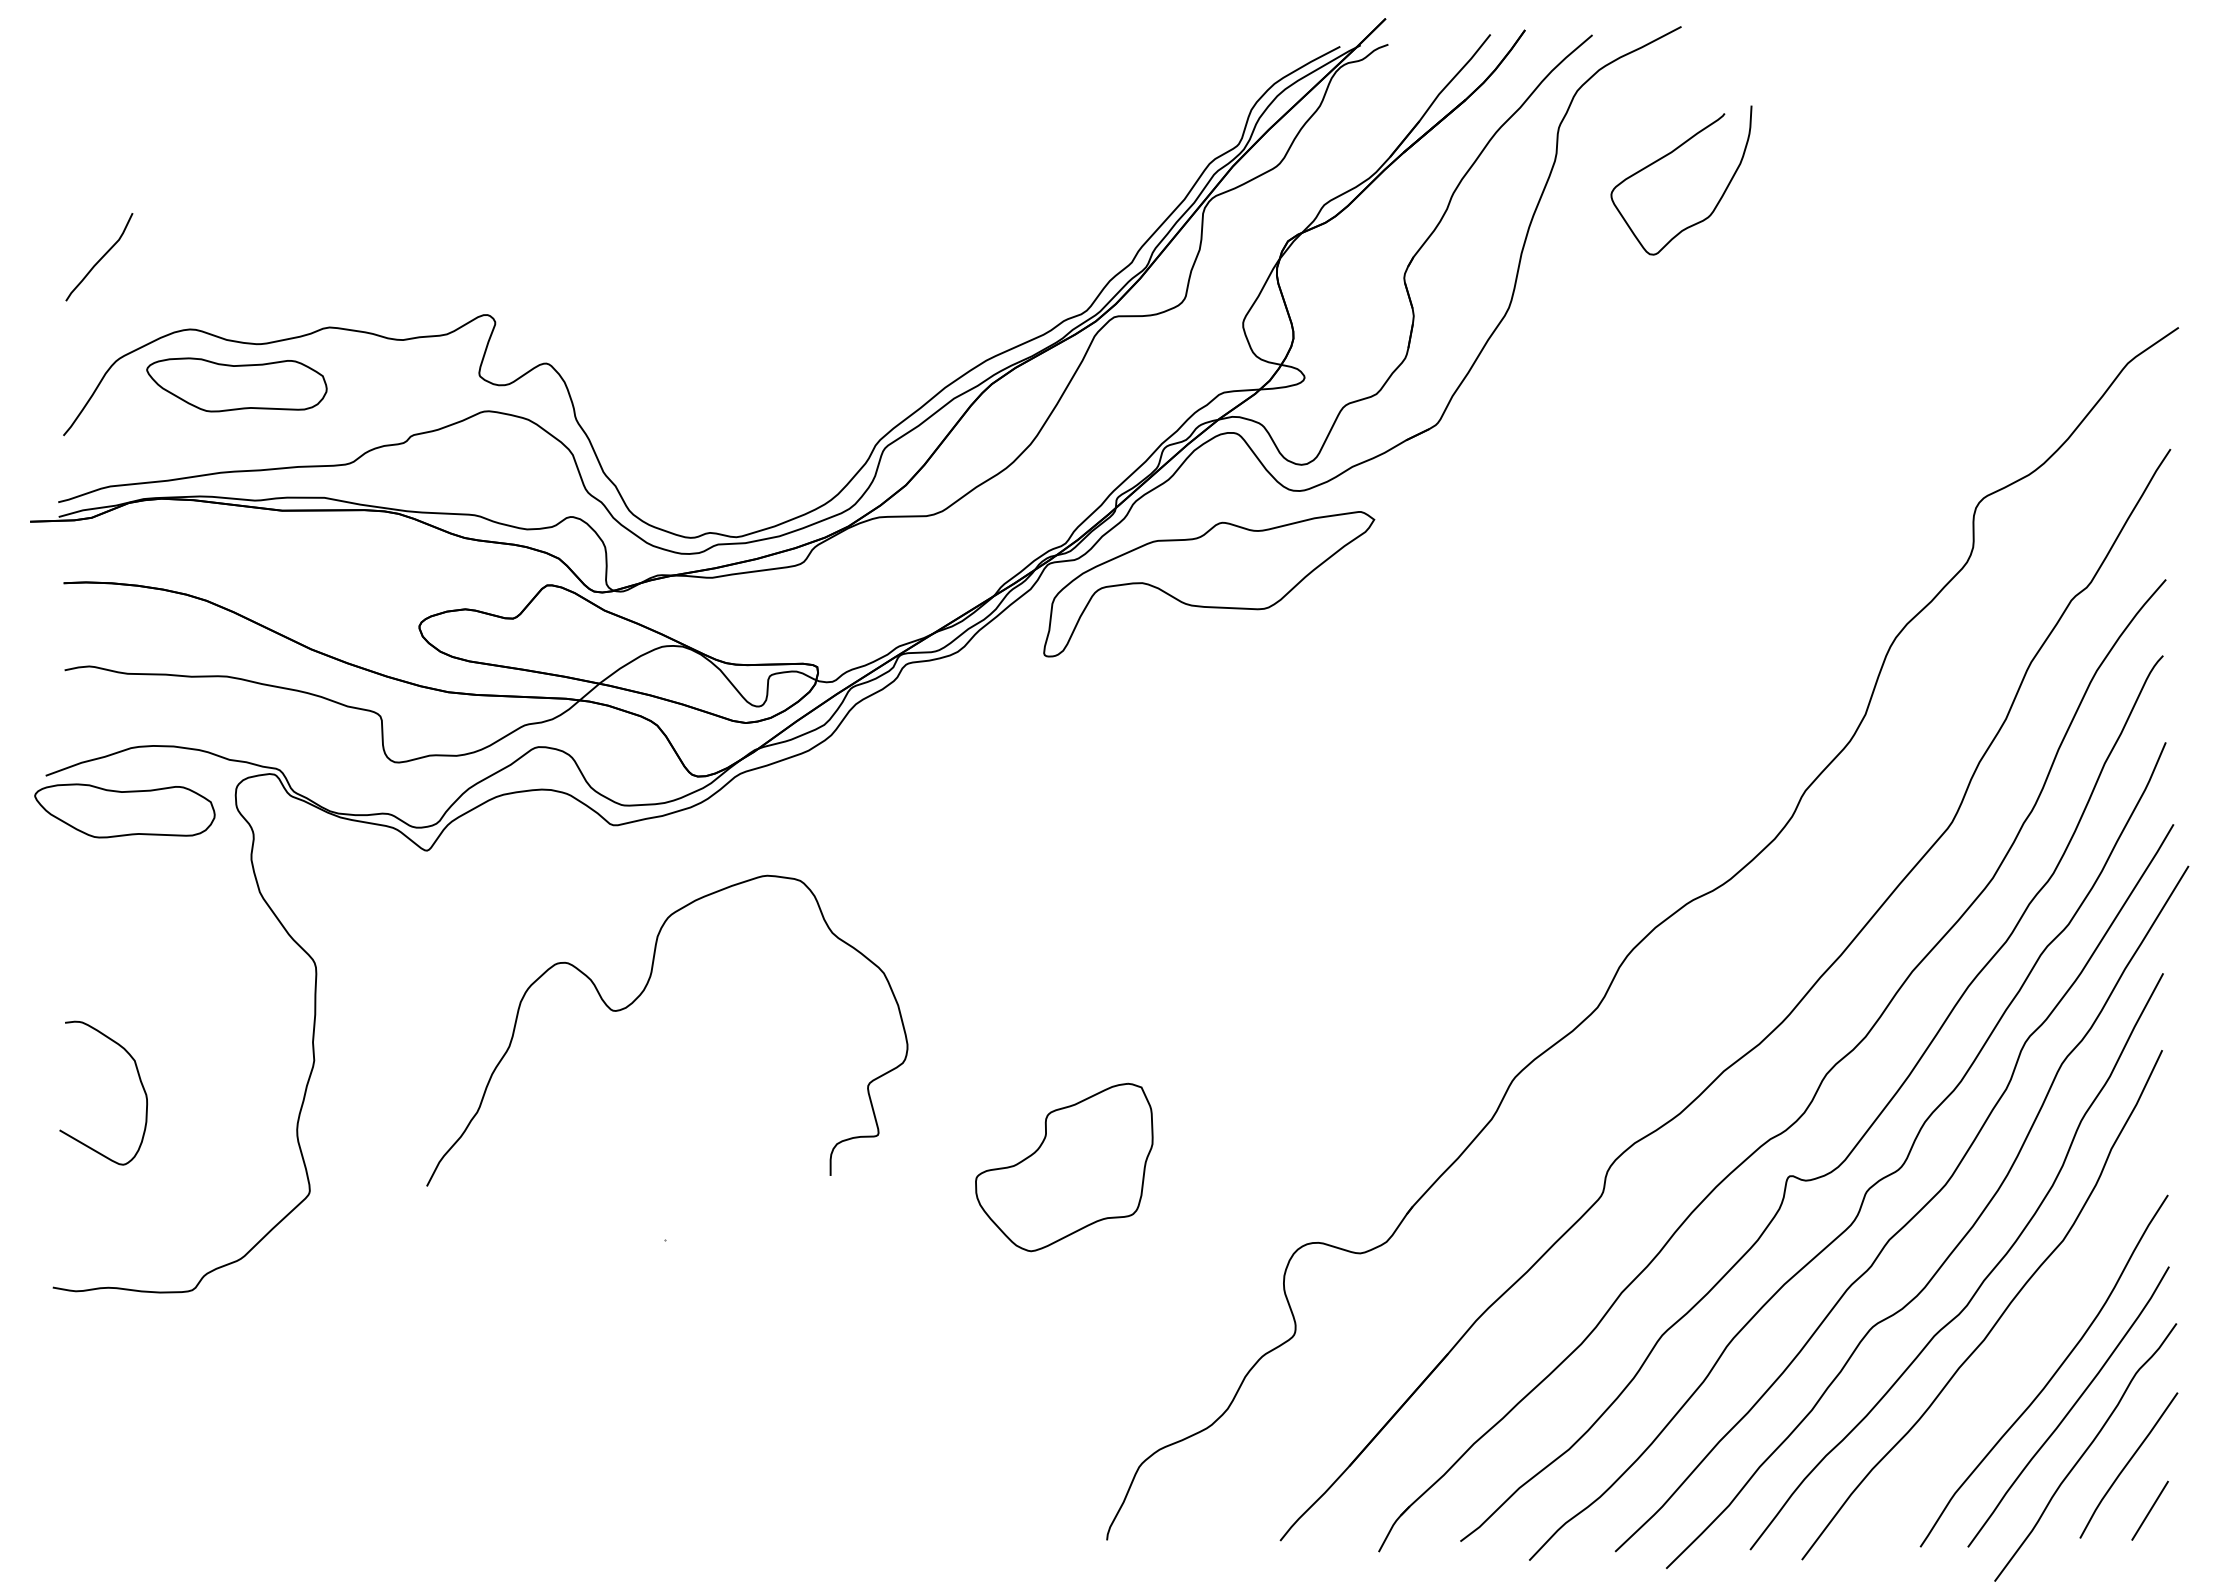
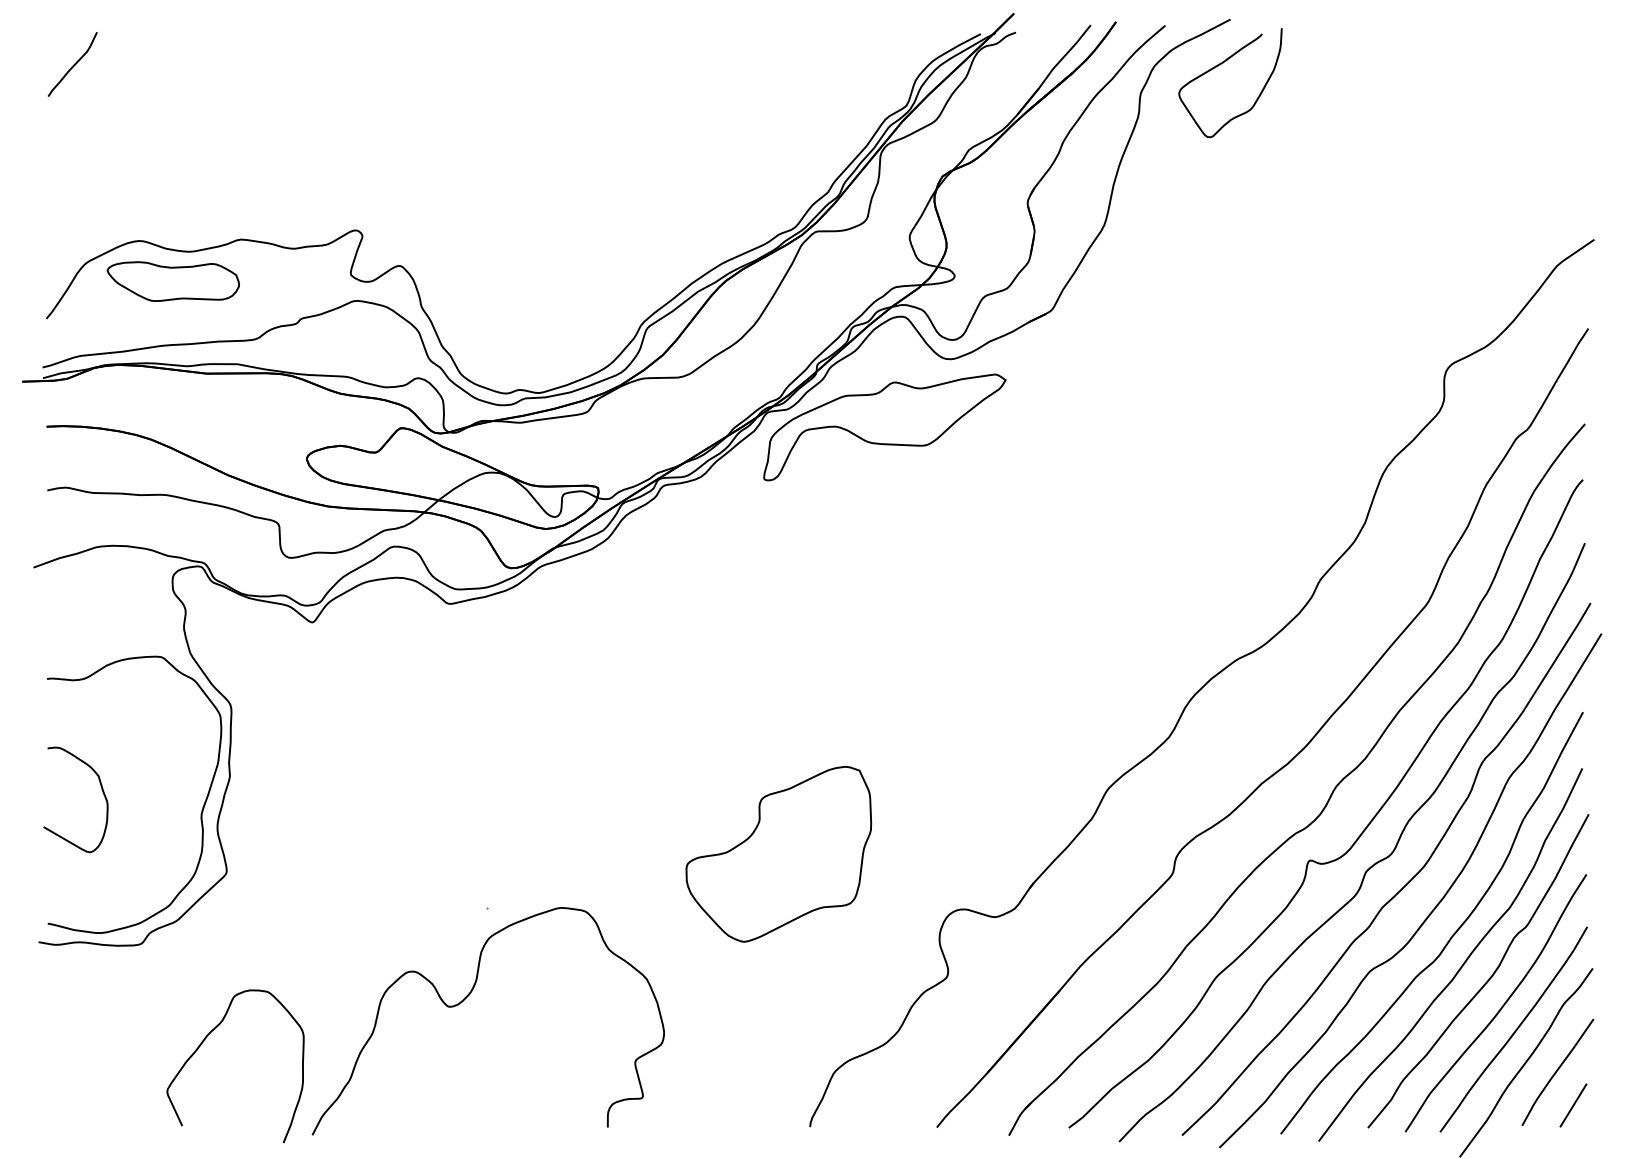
curve: (1668, 155) -> (1221, 64), moved
curve: (100, 258) -> (73, 65), moved
part: (124, 810) -> (91, 593), removed
curve: (637, 999) -> (466, 998), moved
curve: (274, 1111) -> (200, 813), added
part: (1064, 1167) -> (779, 854), size x1.43
curve: (2034, 1337) -> (1488, 978), added
curve: (276, 1426) -> (202, 1043), added

